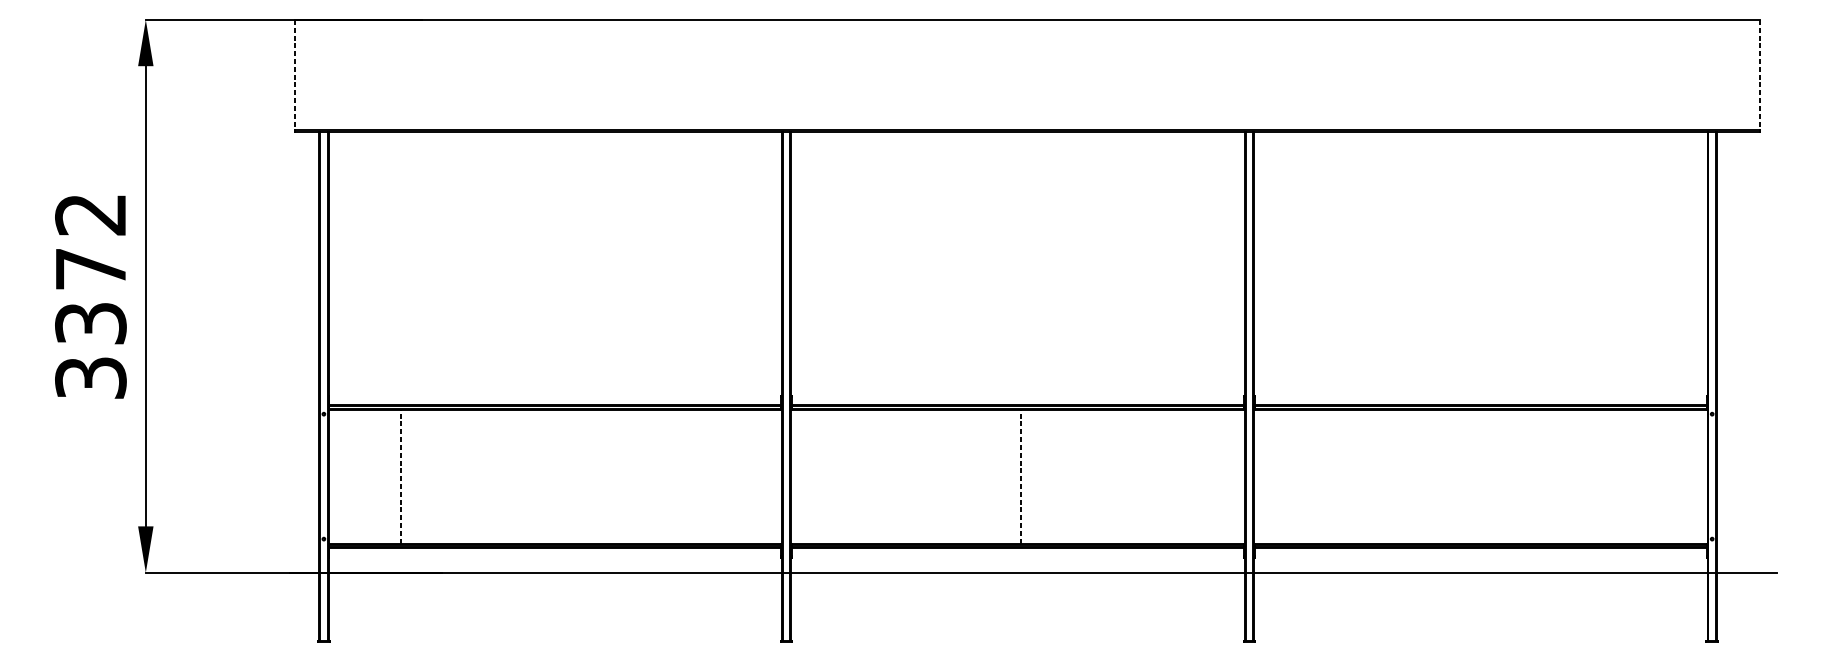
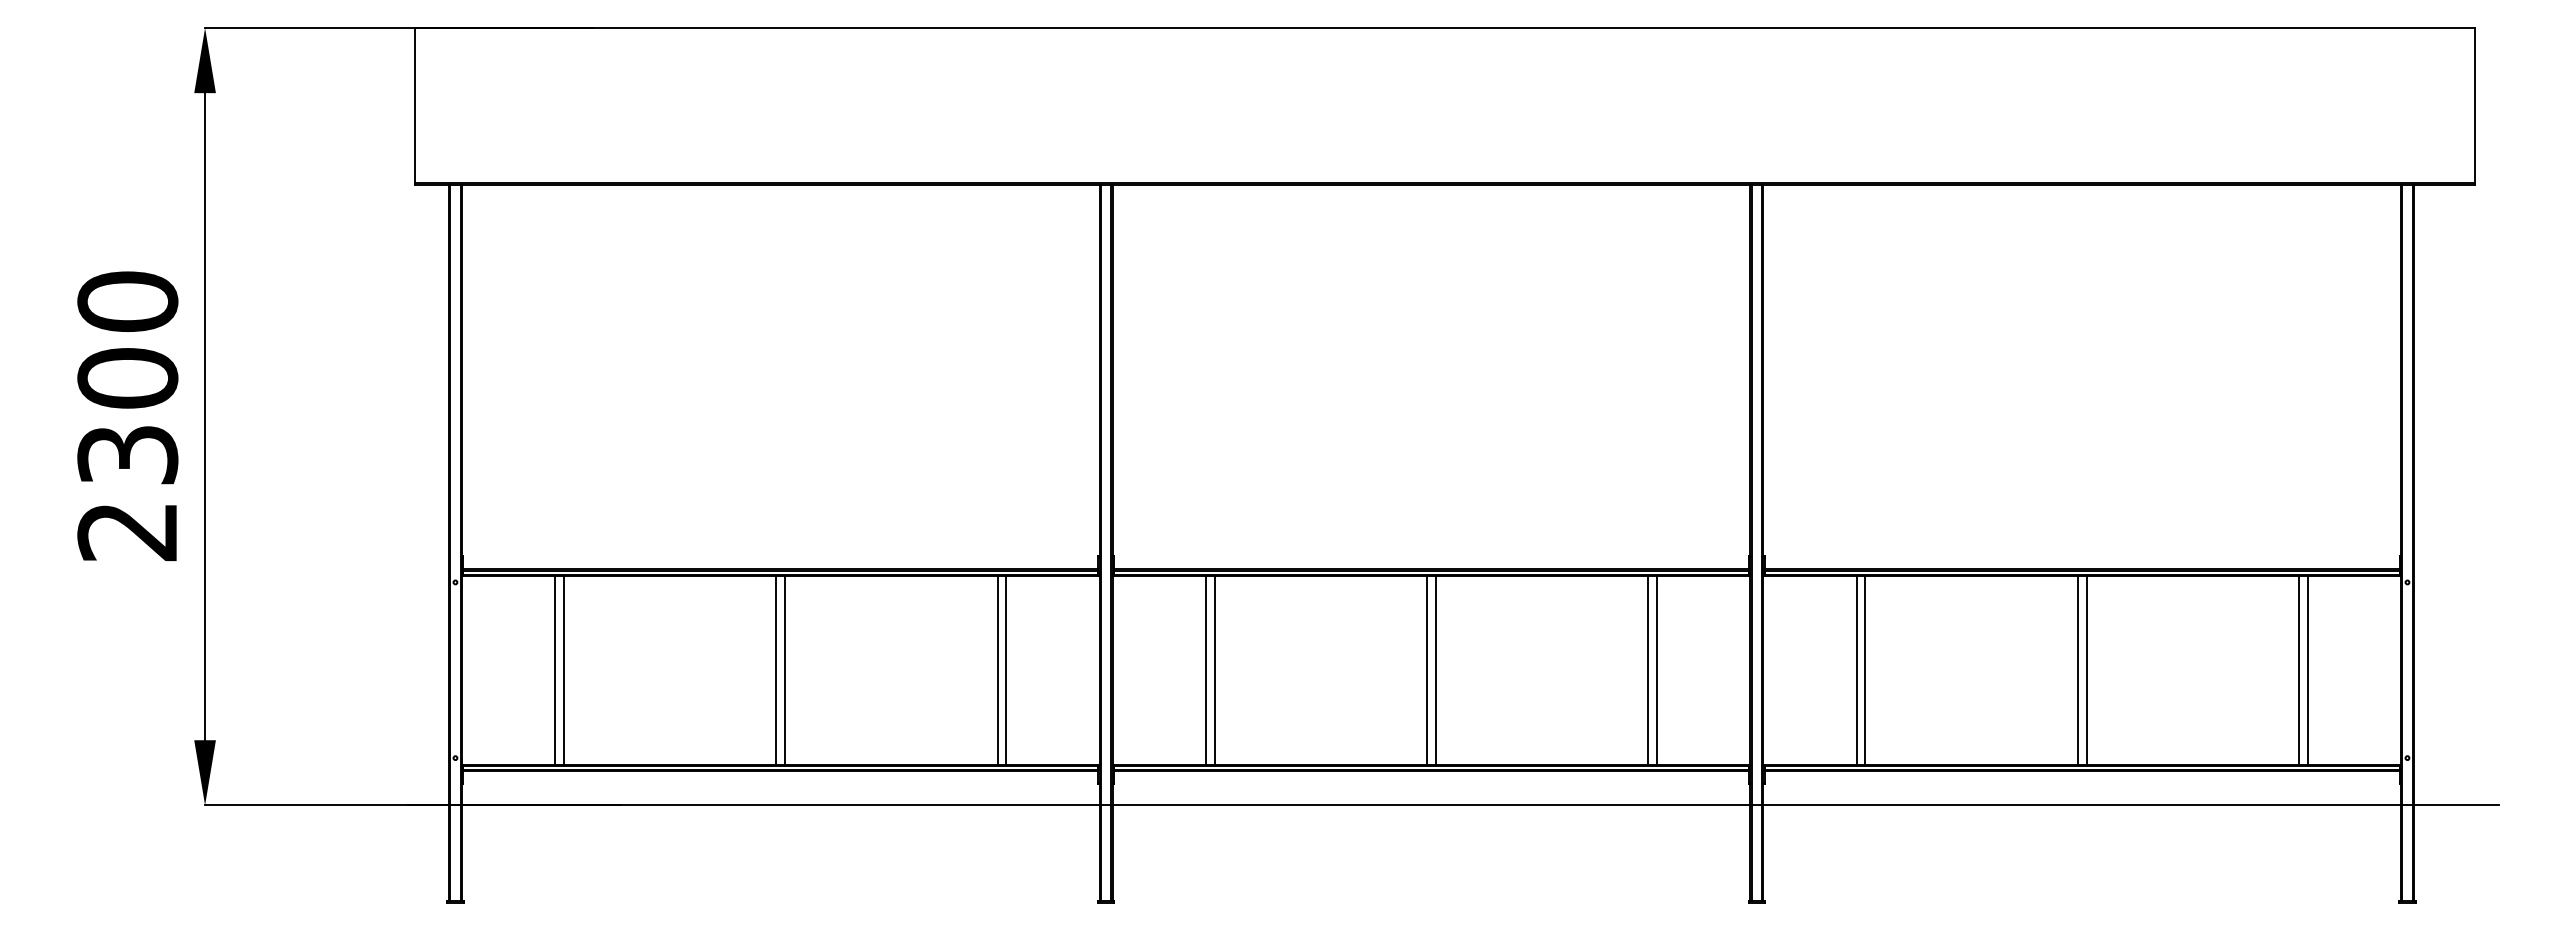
line: (295, 74) -> (415, 105), dashed -> solid
line: (1759, 74) -> (2474, 105), dashed -> solid
text: (90, 296) -> (127, 416), 3372 -> 2300
line: (395, 476) -> (555, 669), added
line: (400, 476) -> (563, 669), dashed -> solid
line: (552, 476) -> (776, 669), added
line: (558, 476) -> (785, 669), added
line: (709, 476) -> (997, 669), added
line: (715, 476) -> (1006, 669), added
line: (857, 476) -> (1205, 669), added
line: (863, 476) -> (1214, 669), added
line: (1015, 476) -> (1427, 669), added
line: (1020, 476) -> (1435, 669), dashed -> solid
line: (1172, 476) -> (1648, 669), added
line: (1178, 476) -> (1657, 669), added
line: (1320, 476) -> (1856, 669), added
line: (1326, 476) -> (1865, 669), added
line: (1477, 476) -> (2077, 669), added
line: (1483, 476) -> (2086, 669), added
line: (1634, 476) -> (2298, 669), added
line: (1641, 476) -> (2307, 669), added

